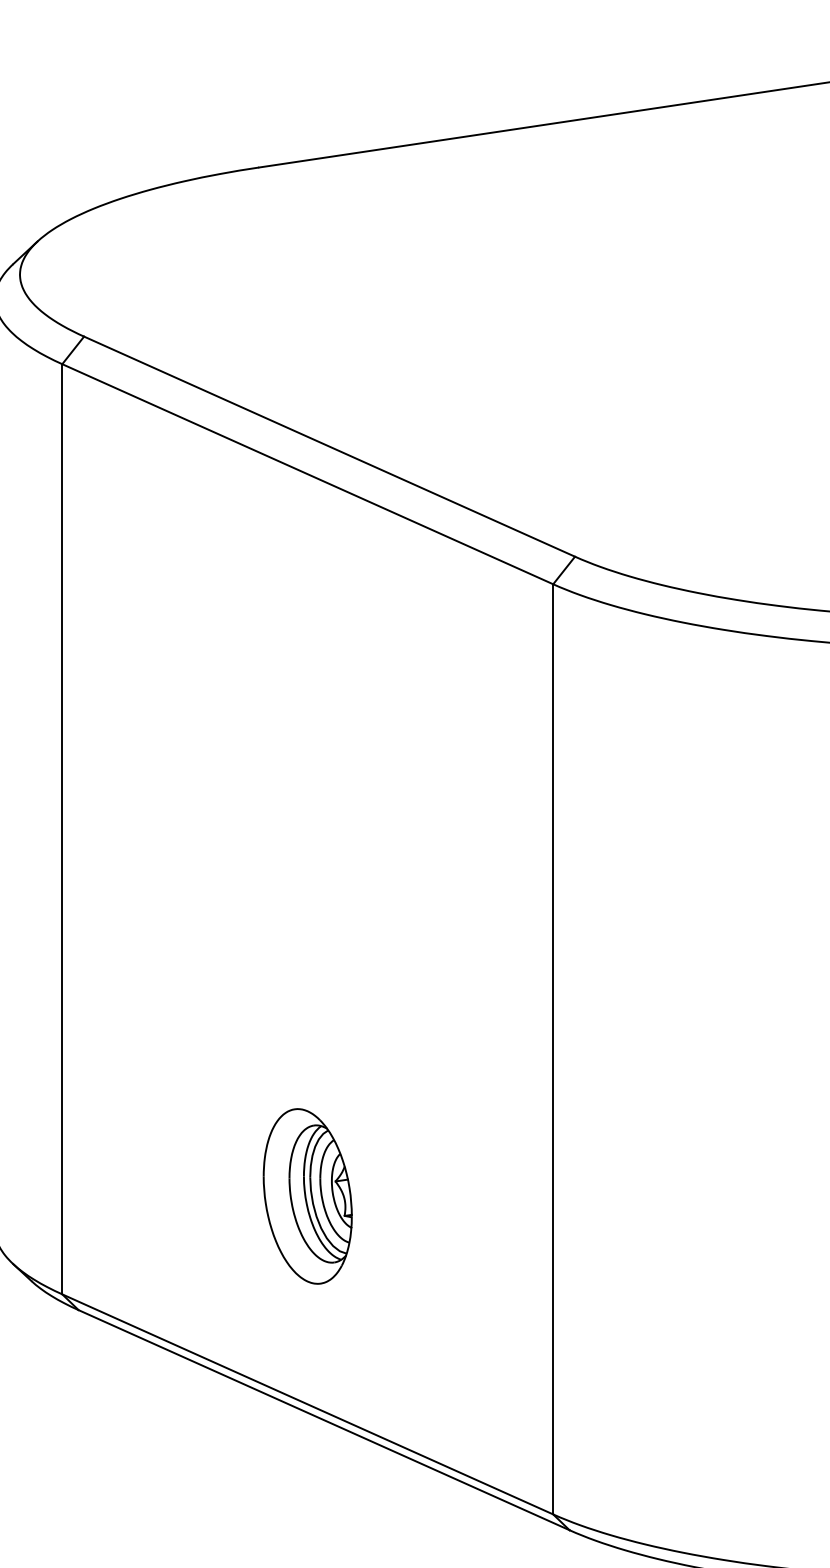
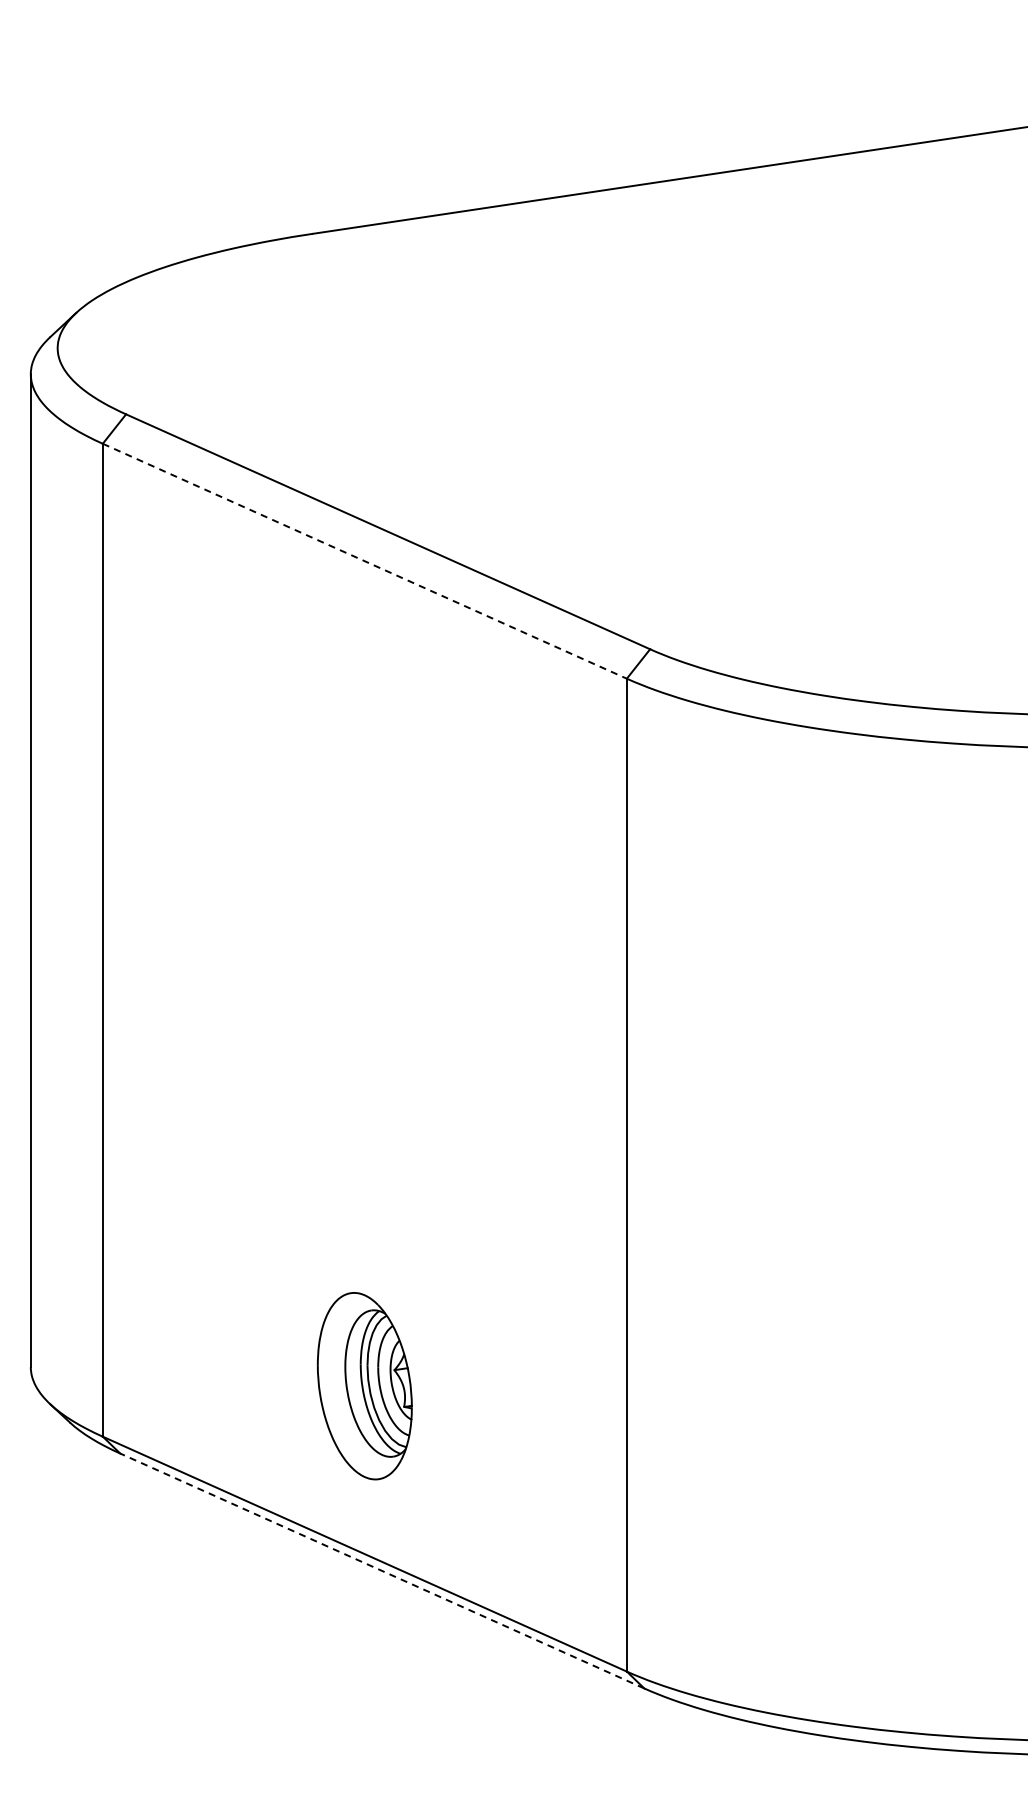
line: (308, 474) -> (365, 561), solid -> dashed
part: (307, 1196) -> (364, 1386), moved
line: (323, 1419) -> (381, 1570), solid -> dashed

